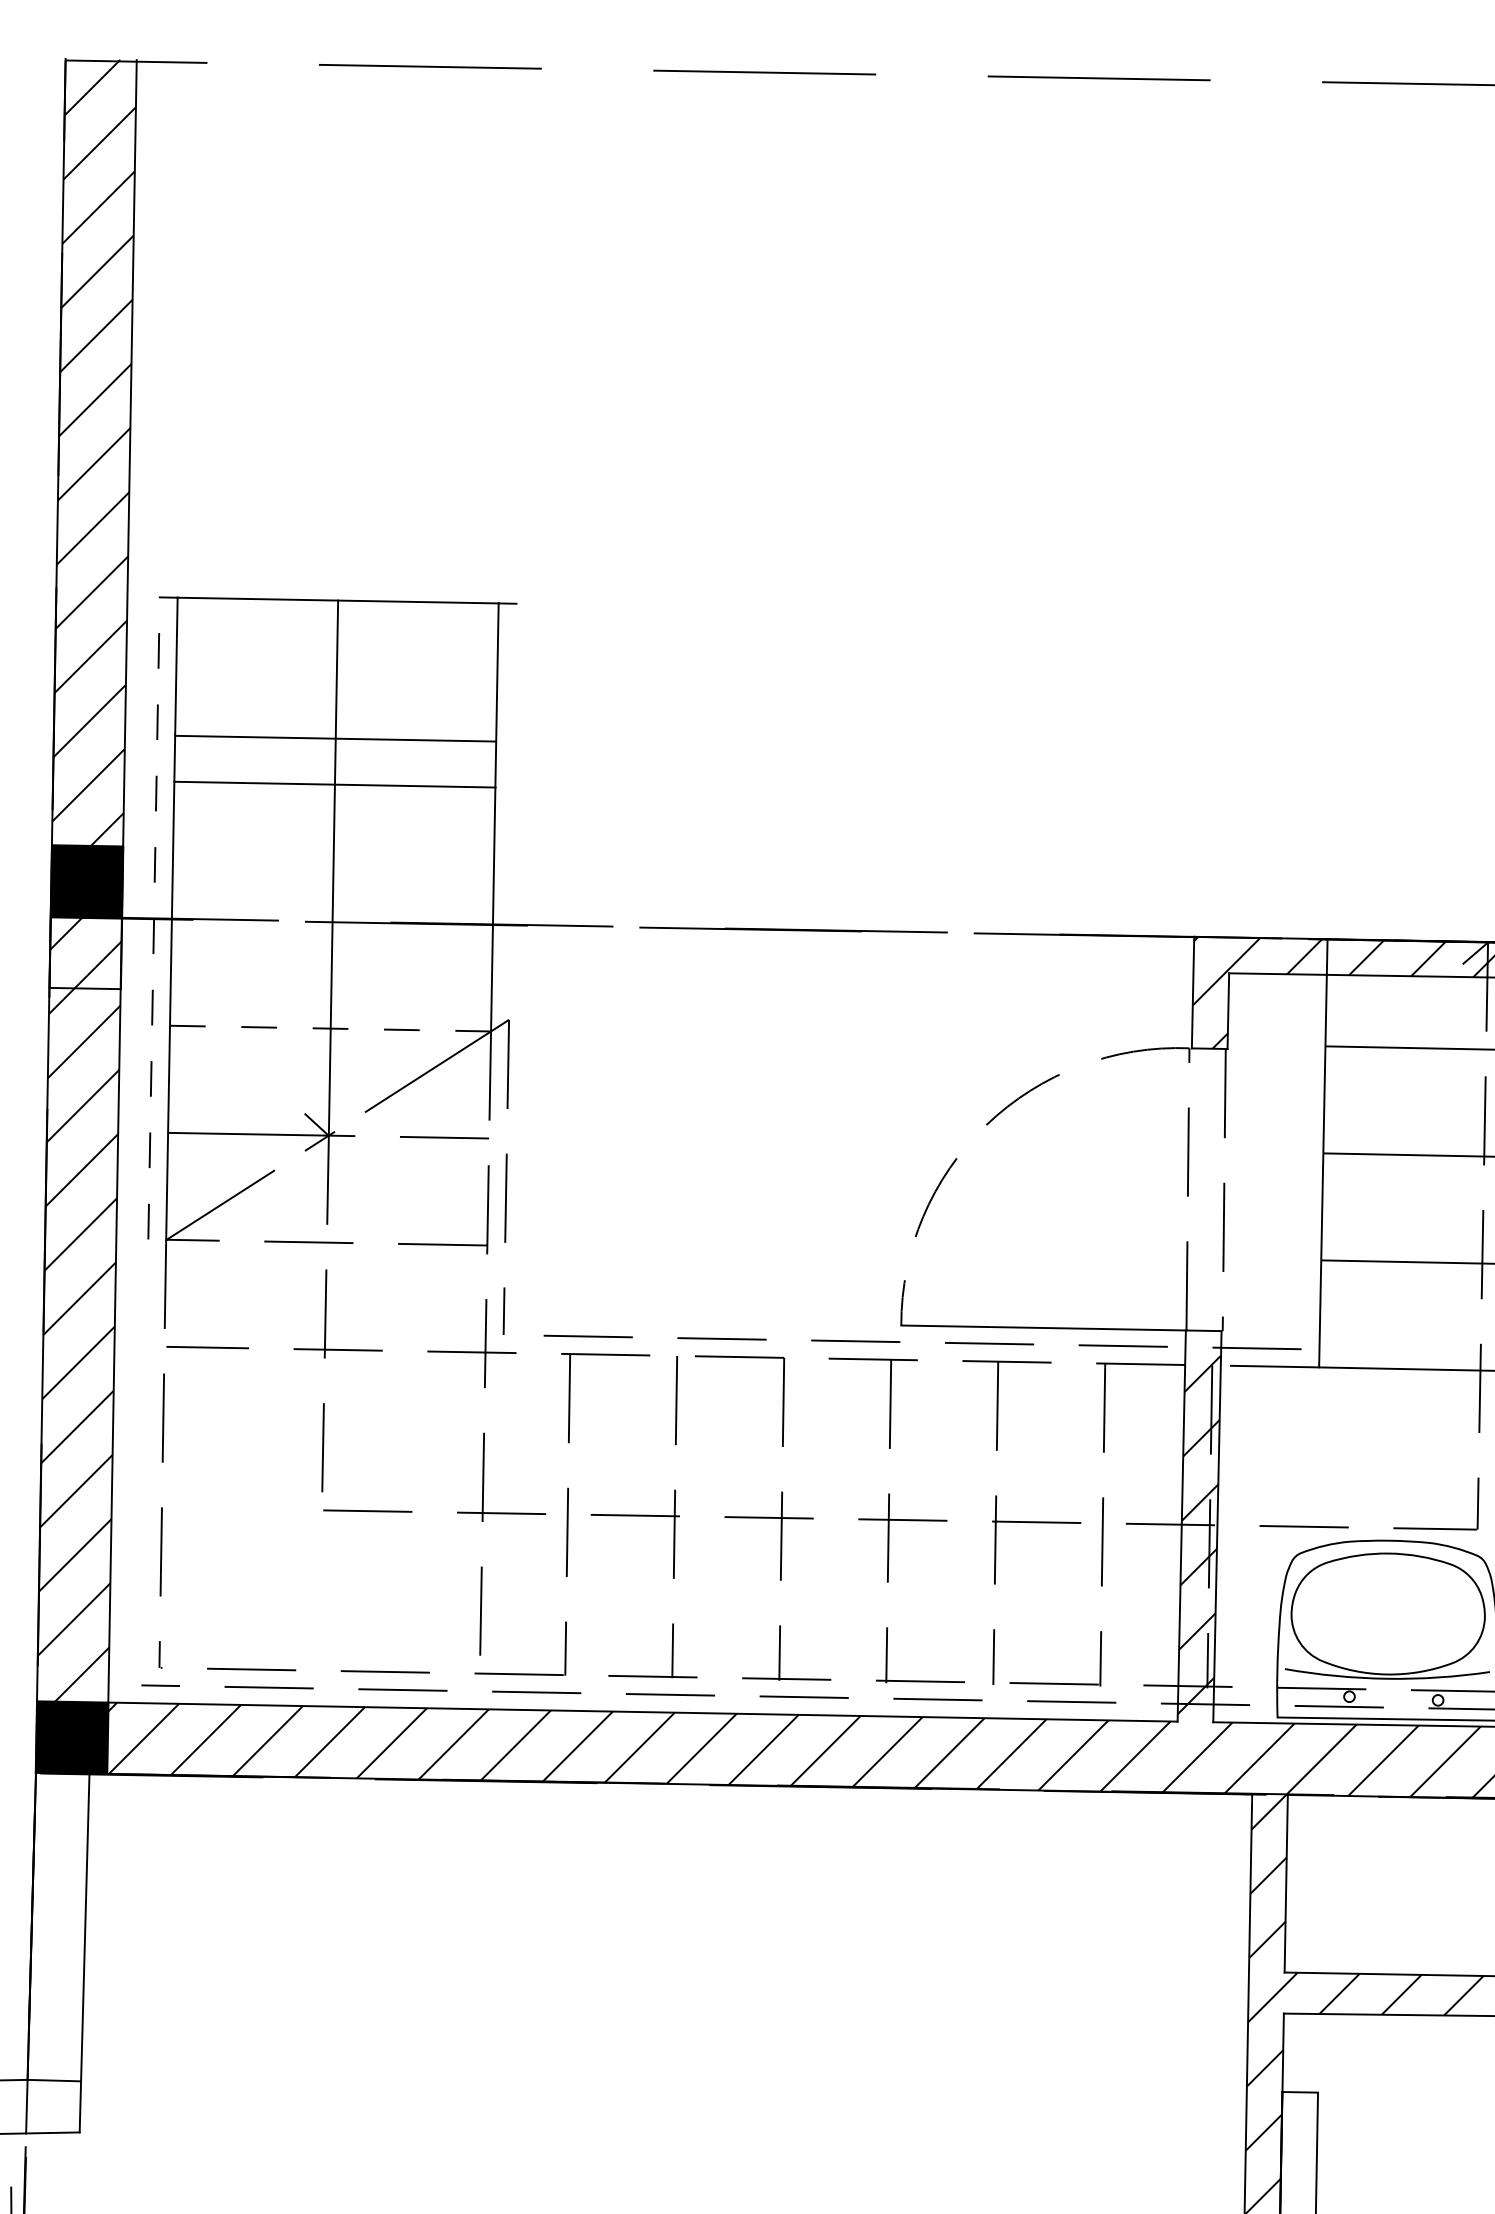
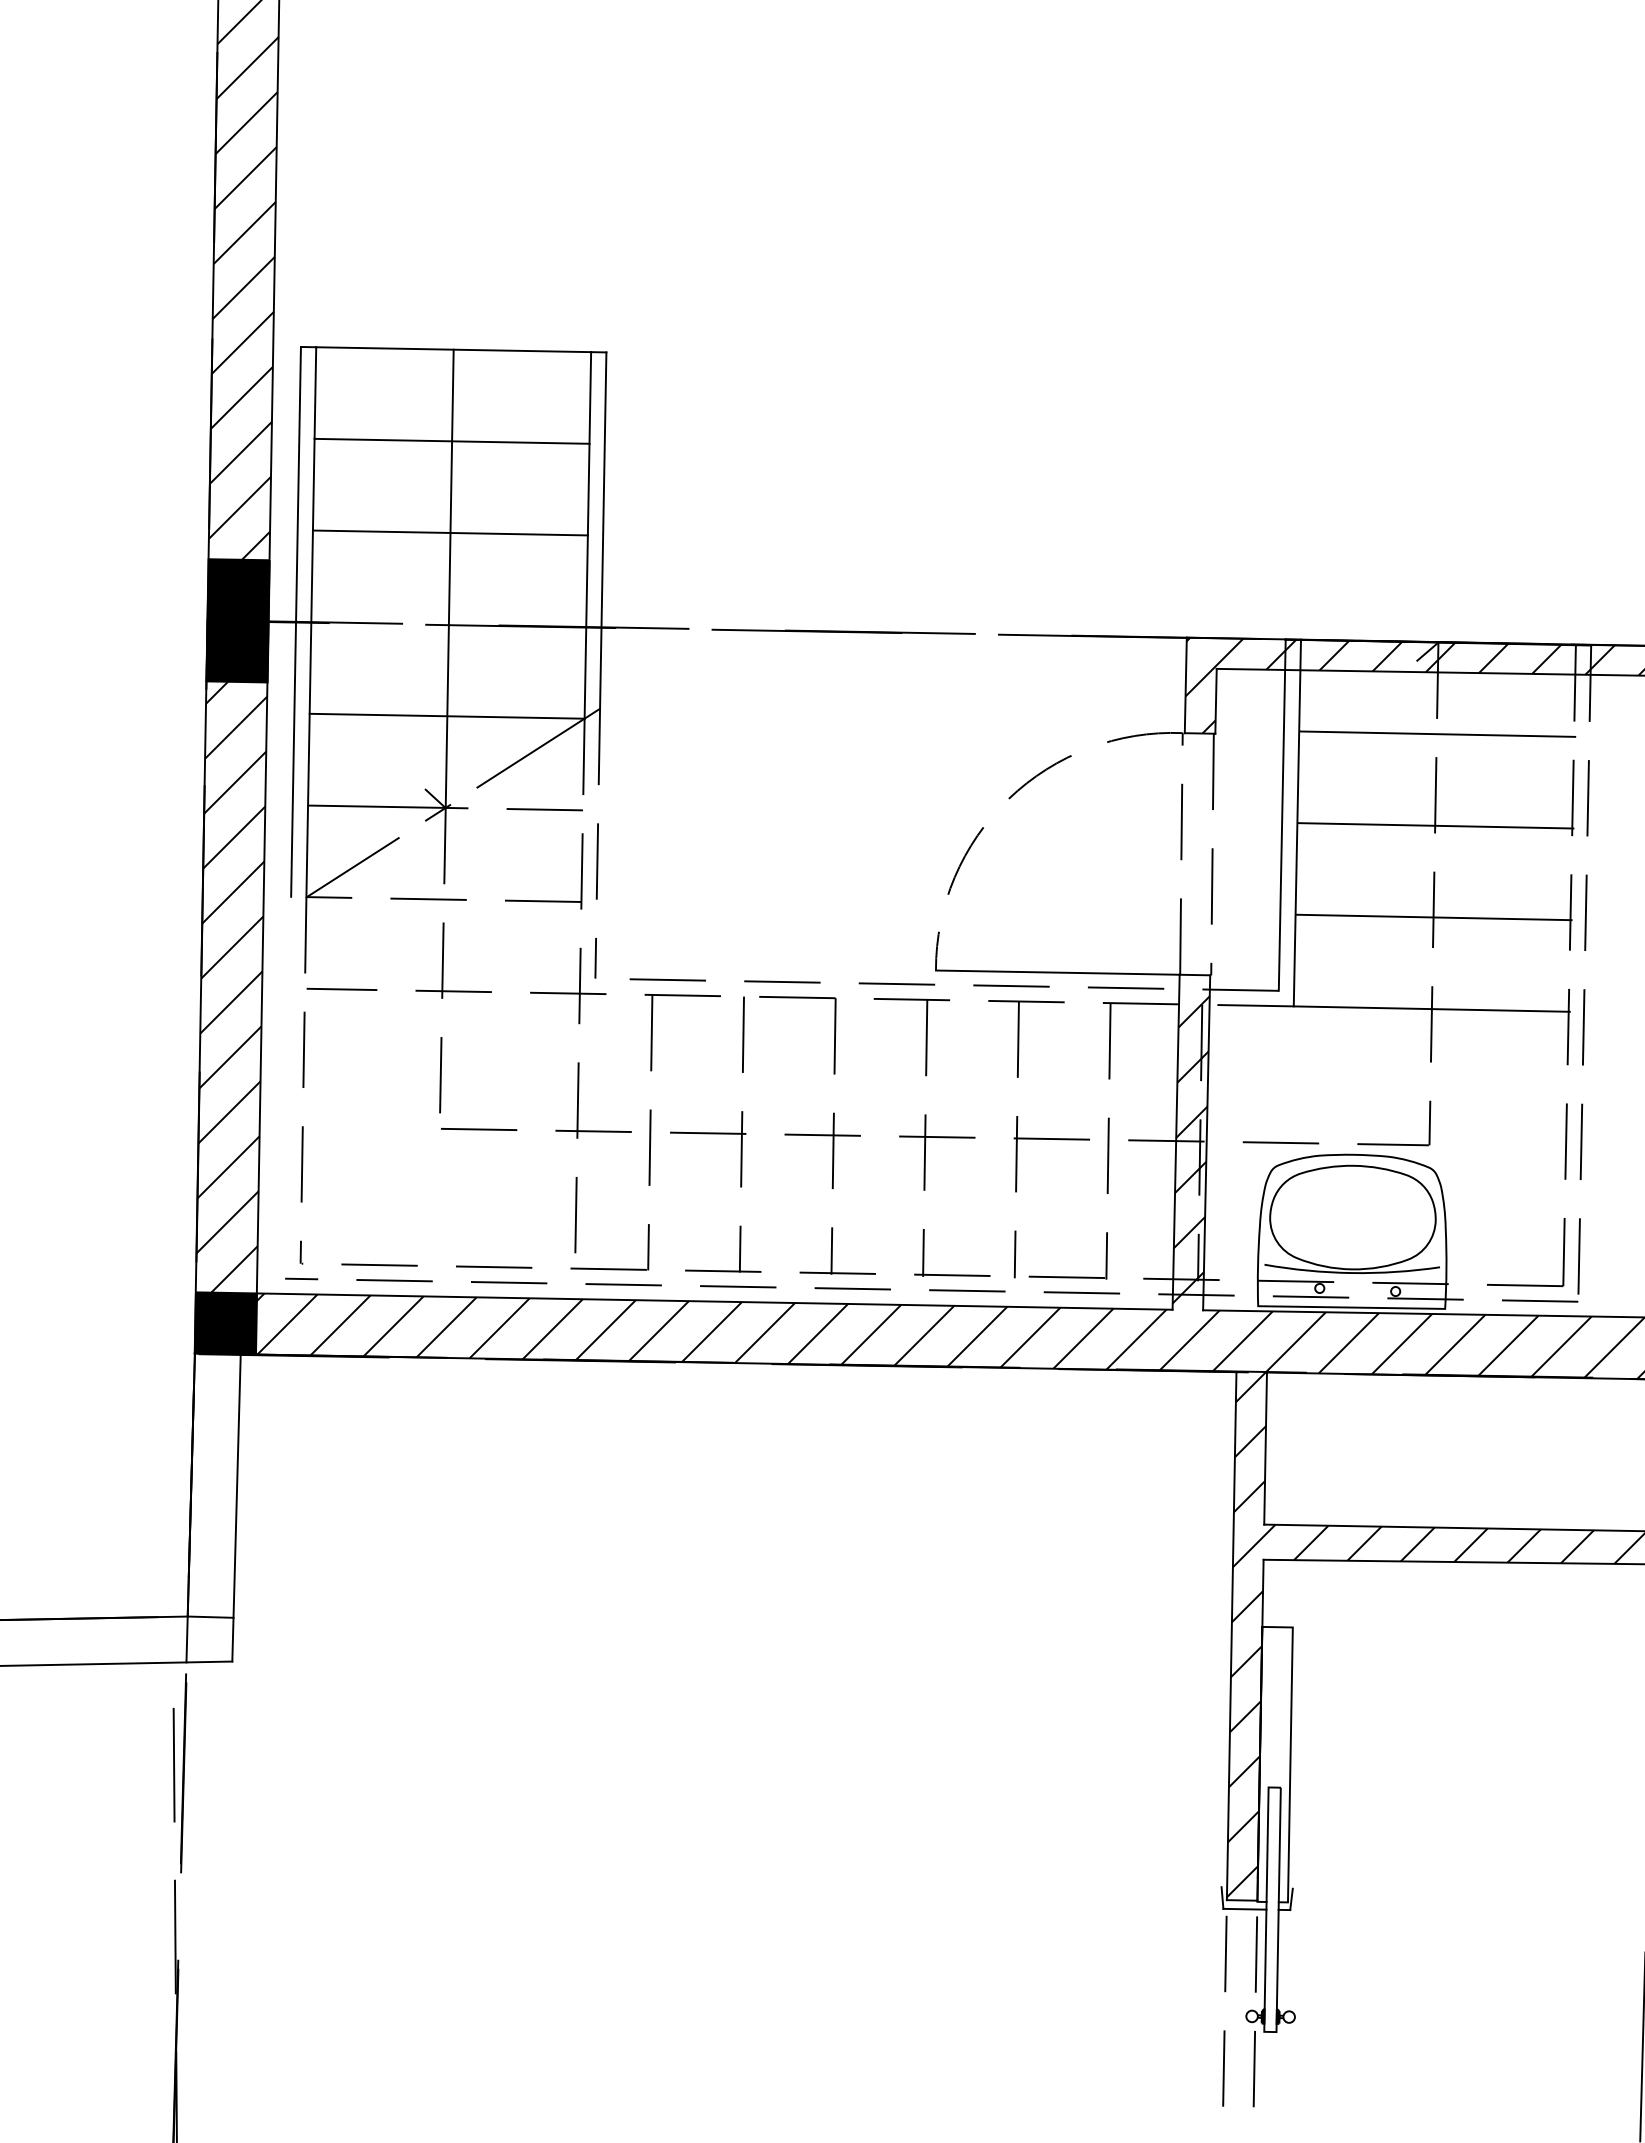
line: (334, 738) -> (449, 532), moved
line: (334, 783) -> (451, 440), moved
line: (513, 811) -> (603, 530), added
line: (154, 917) -> (296, 621), dashed -> solid
fill: (85, 952) -> (237, 651), added
line: (329, 1028) -> (446, 716), dashed -> solid
line: (1304, 1143) -> (1281, 814), added

